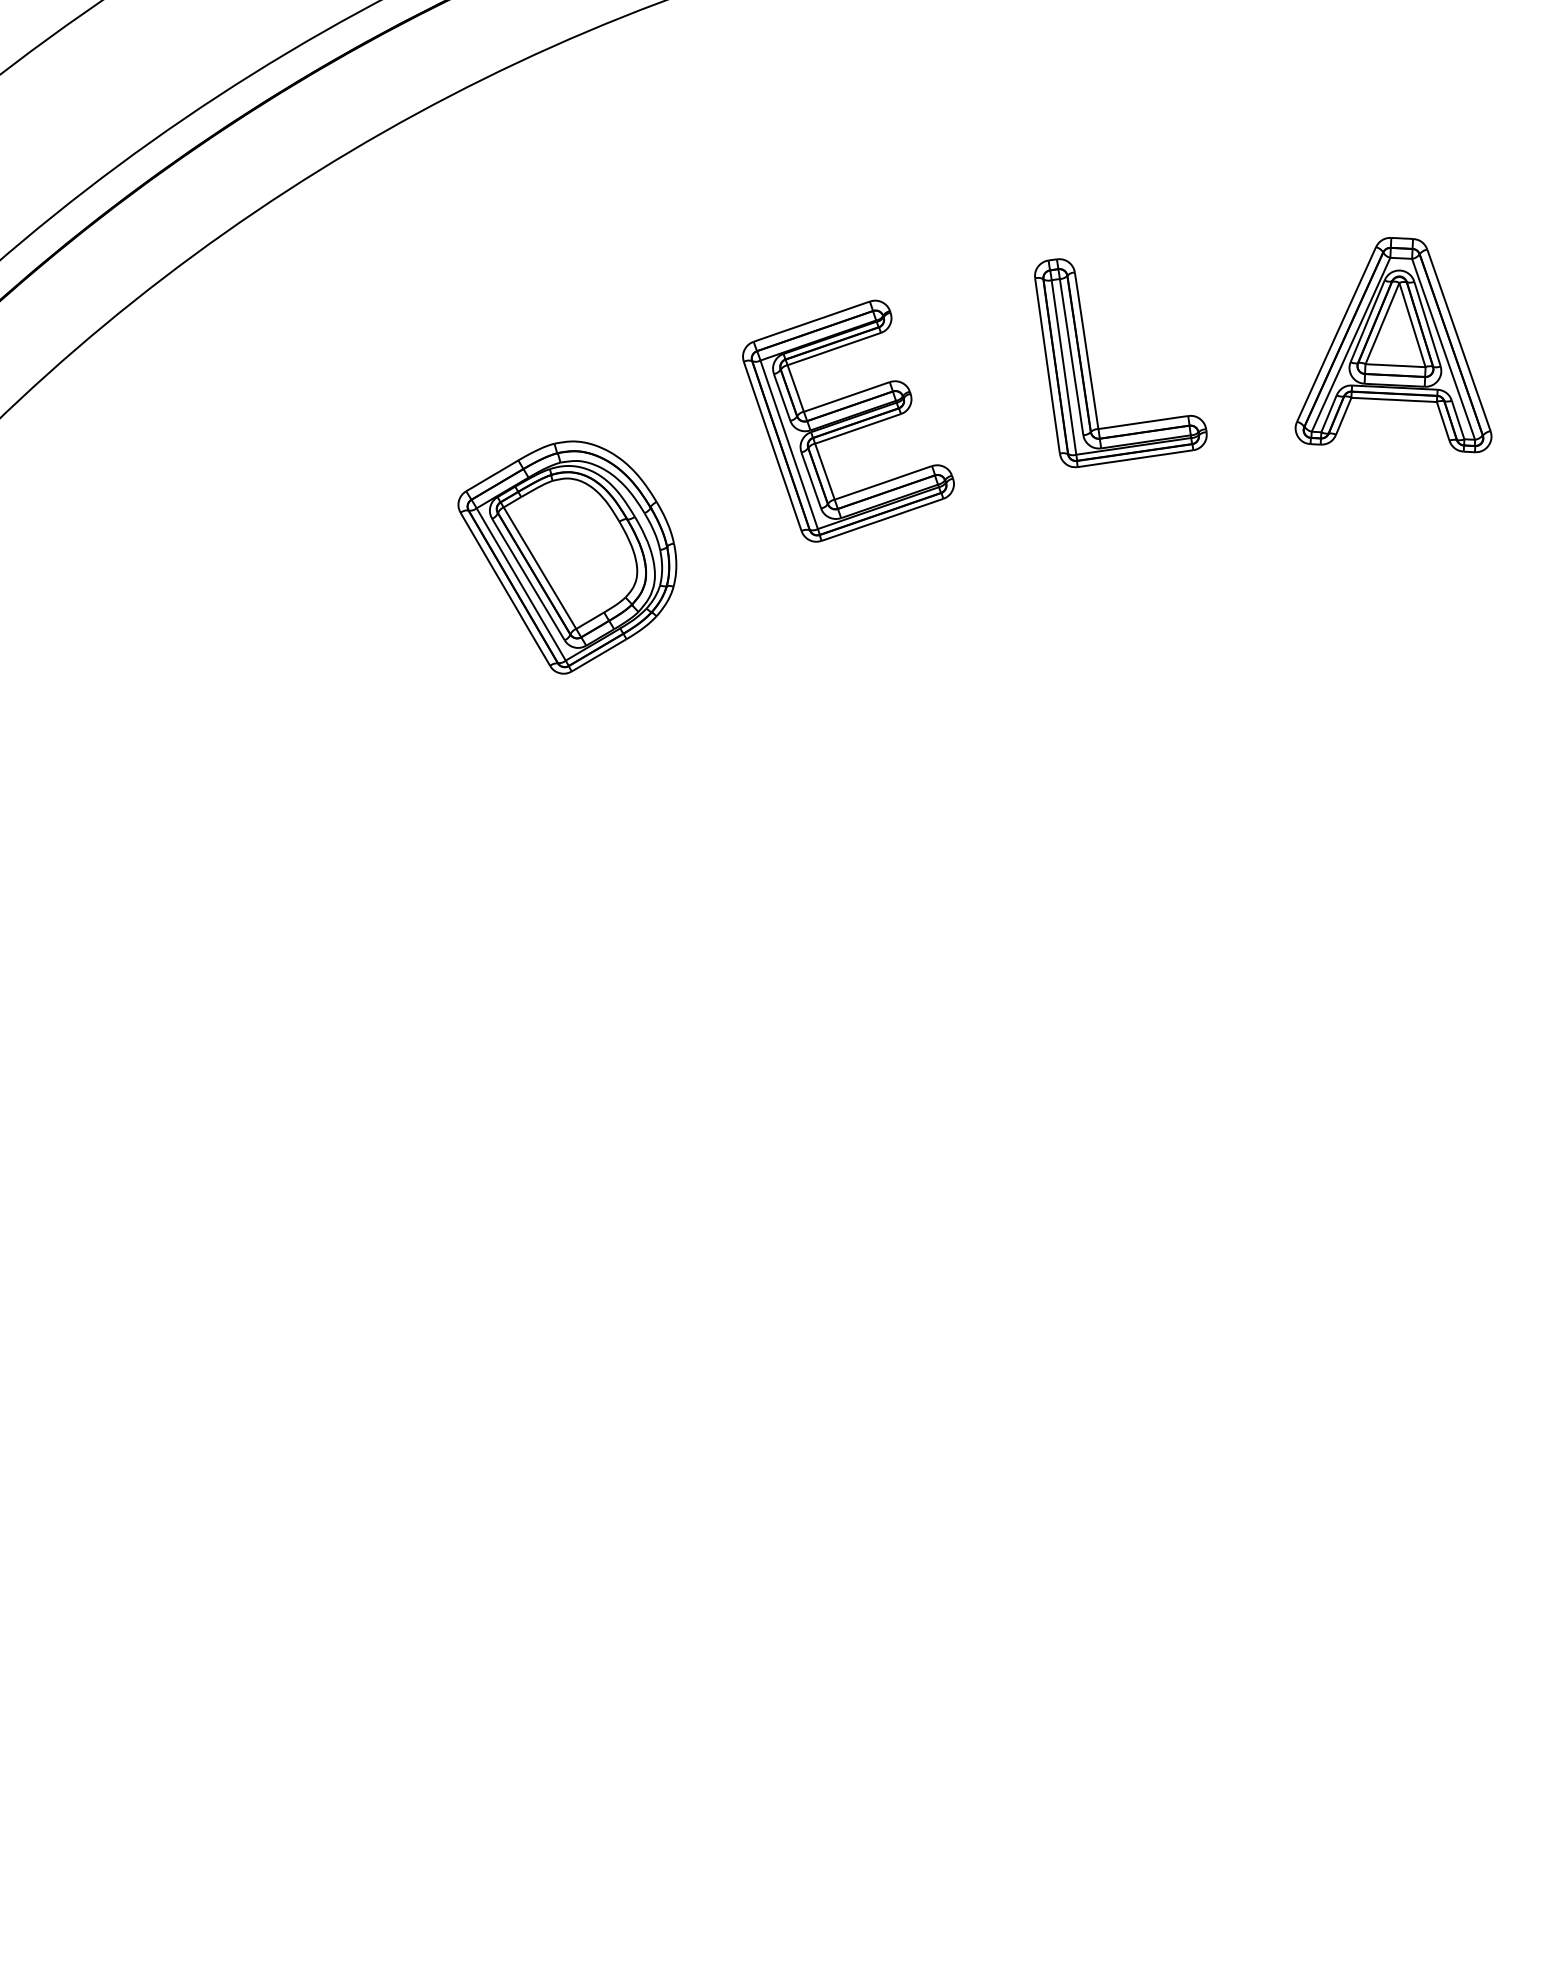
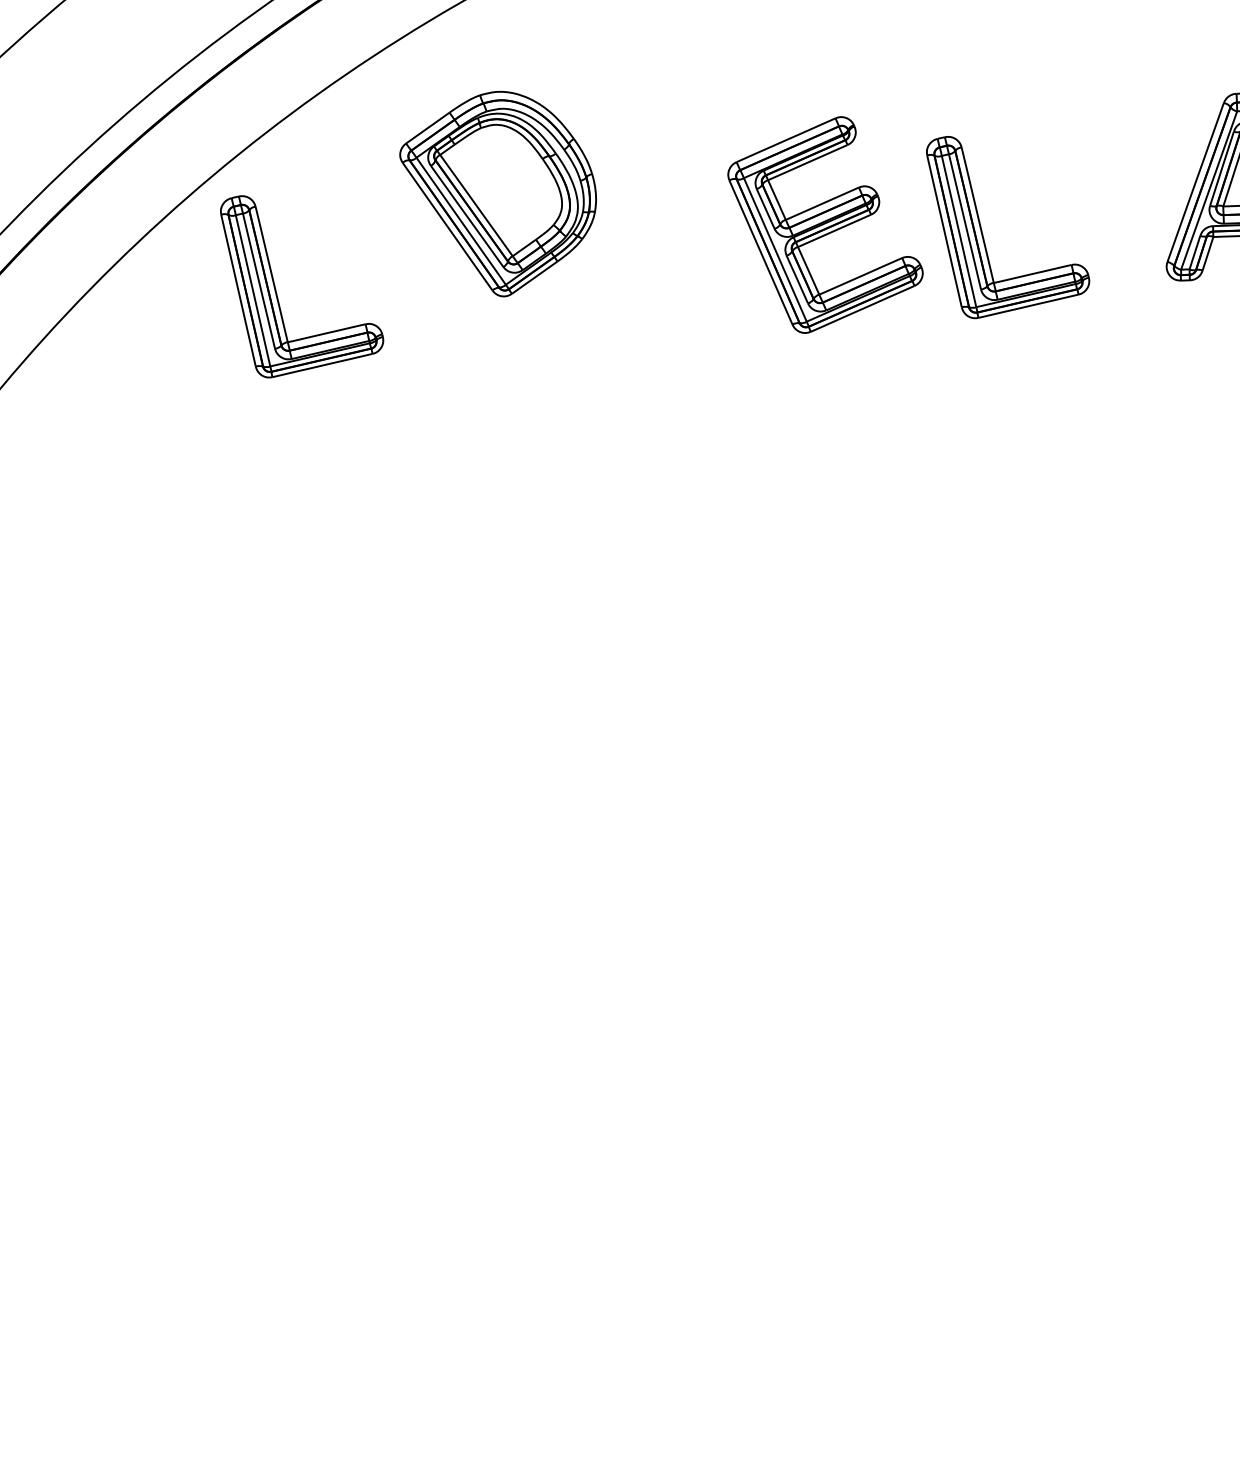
part: (285, 367) -> (276, 288), added
part: (848, 420) -> (825, 224), moved
part: (567, 557) -> (499, 194), moved

